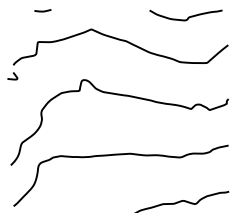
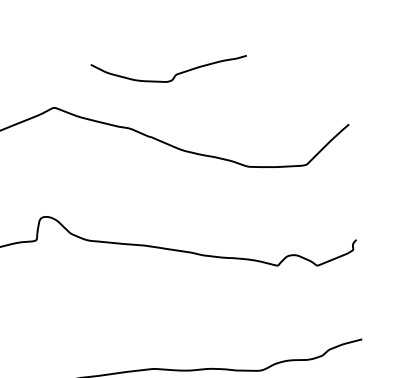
curve: (187, 17) -> (172, 75), moved

